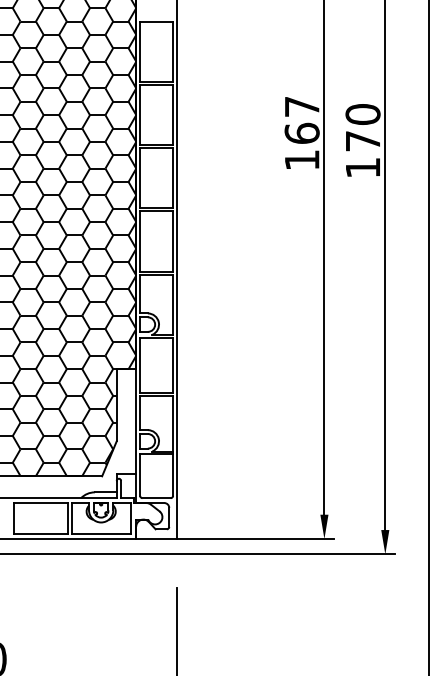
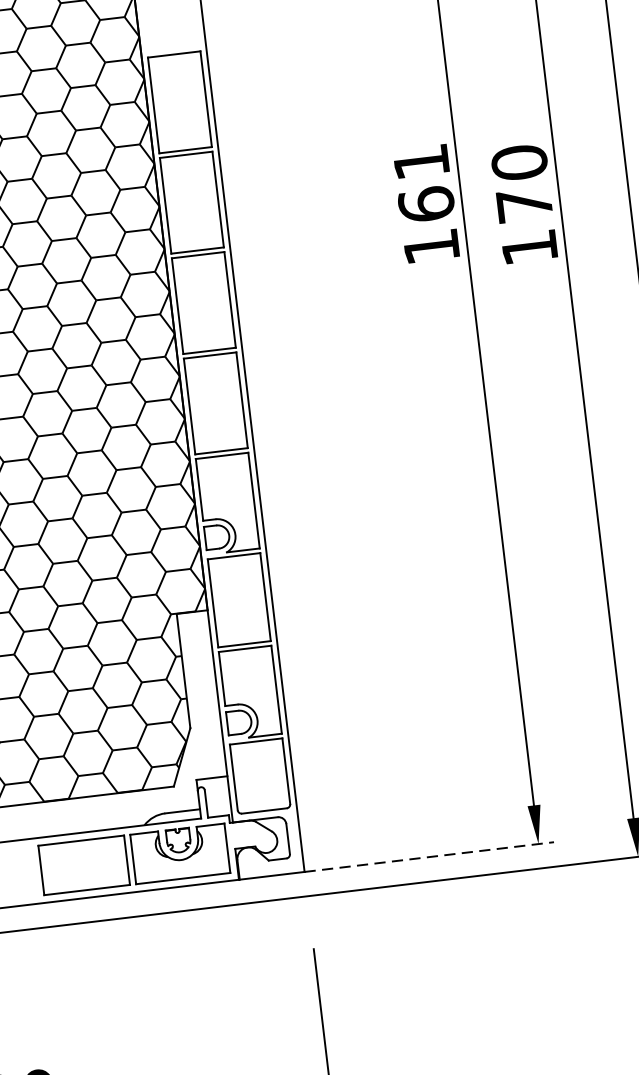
text: (302, 106) -> (421, 161), 167 -> 161
line: (255, 539) -> (429, 857), solid -> dashed

